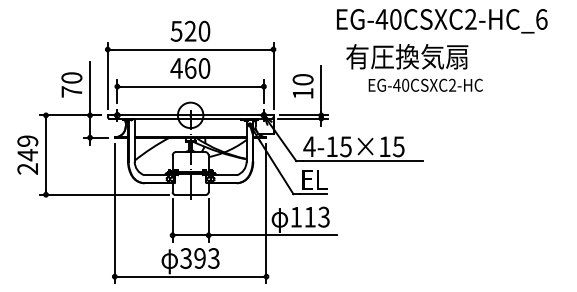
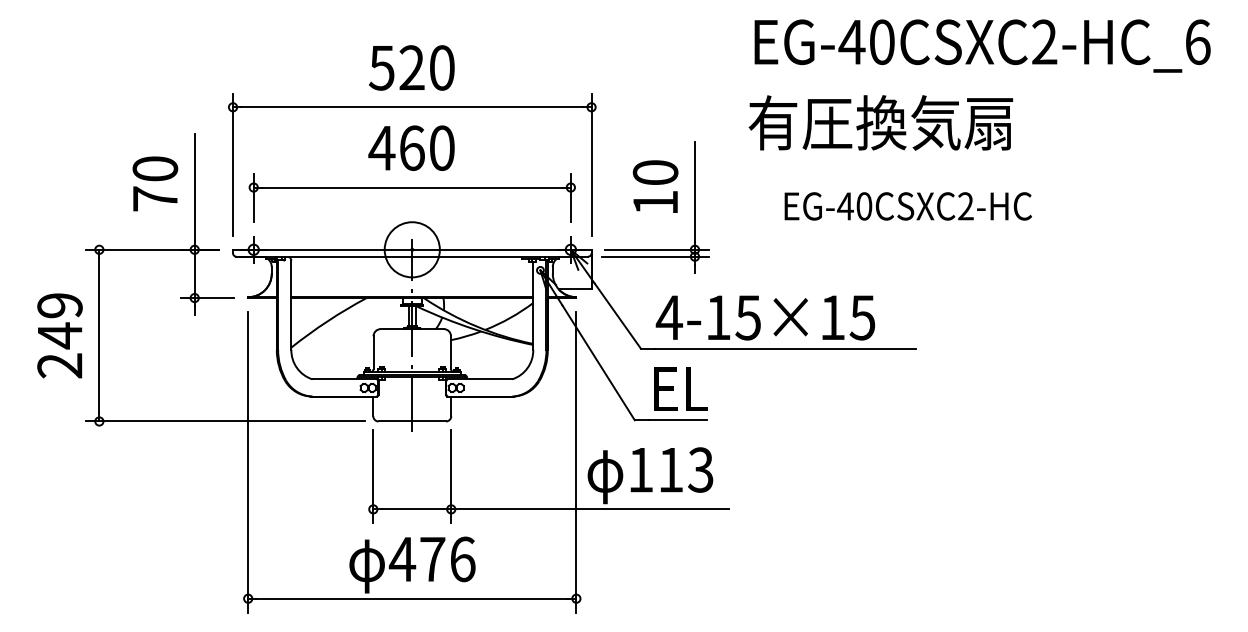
text: (442, 21) -> (983, 46), moved
text: (425, 84) -> (907, 204), moved
text: (199, 258) -> (431, 559), 393 -> 476

